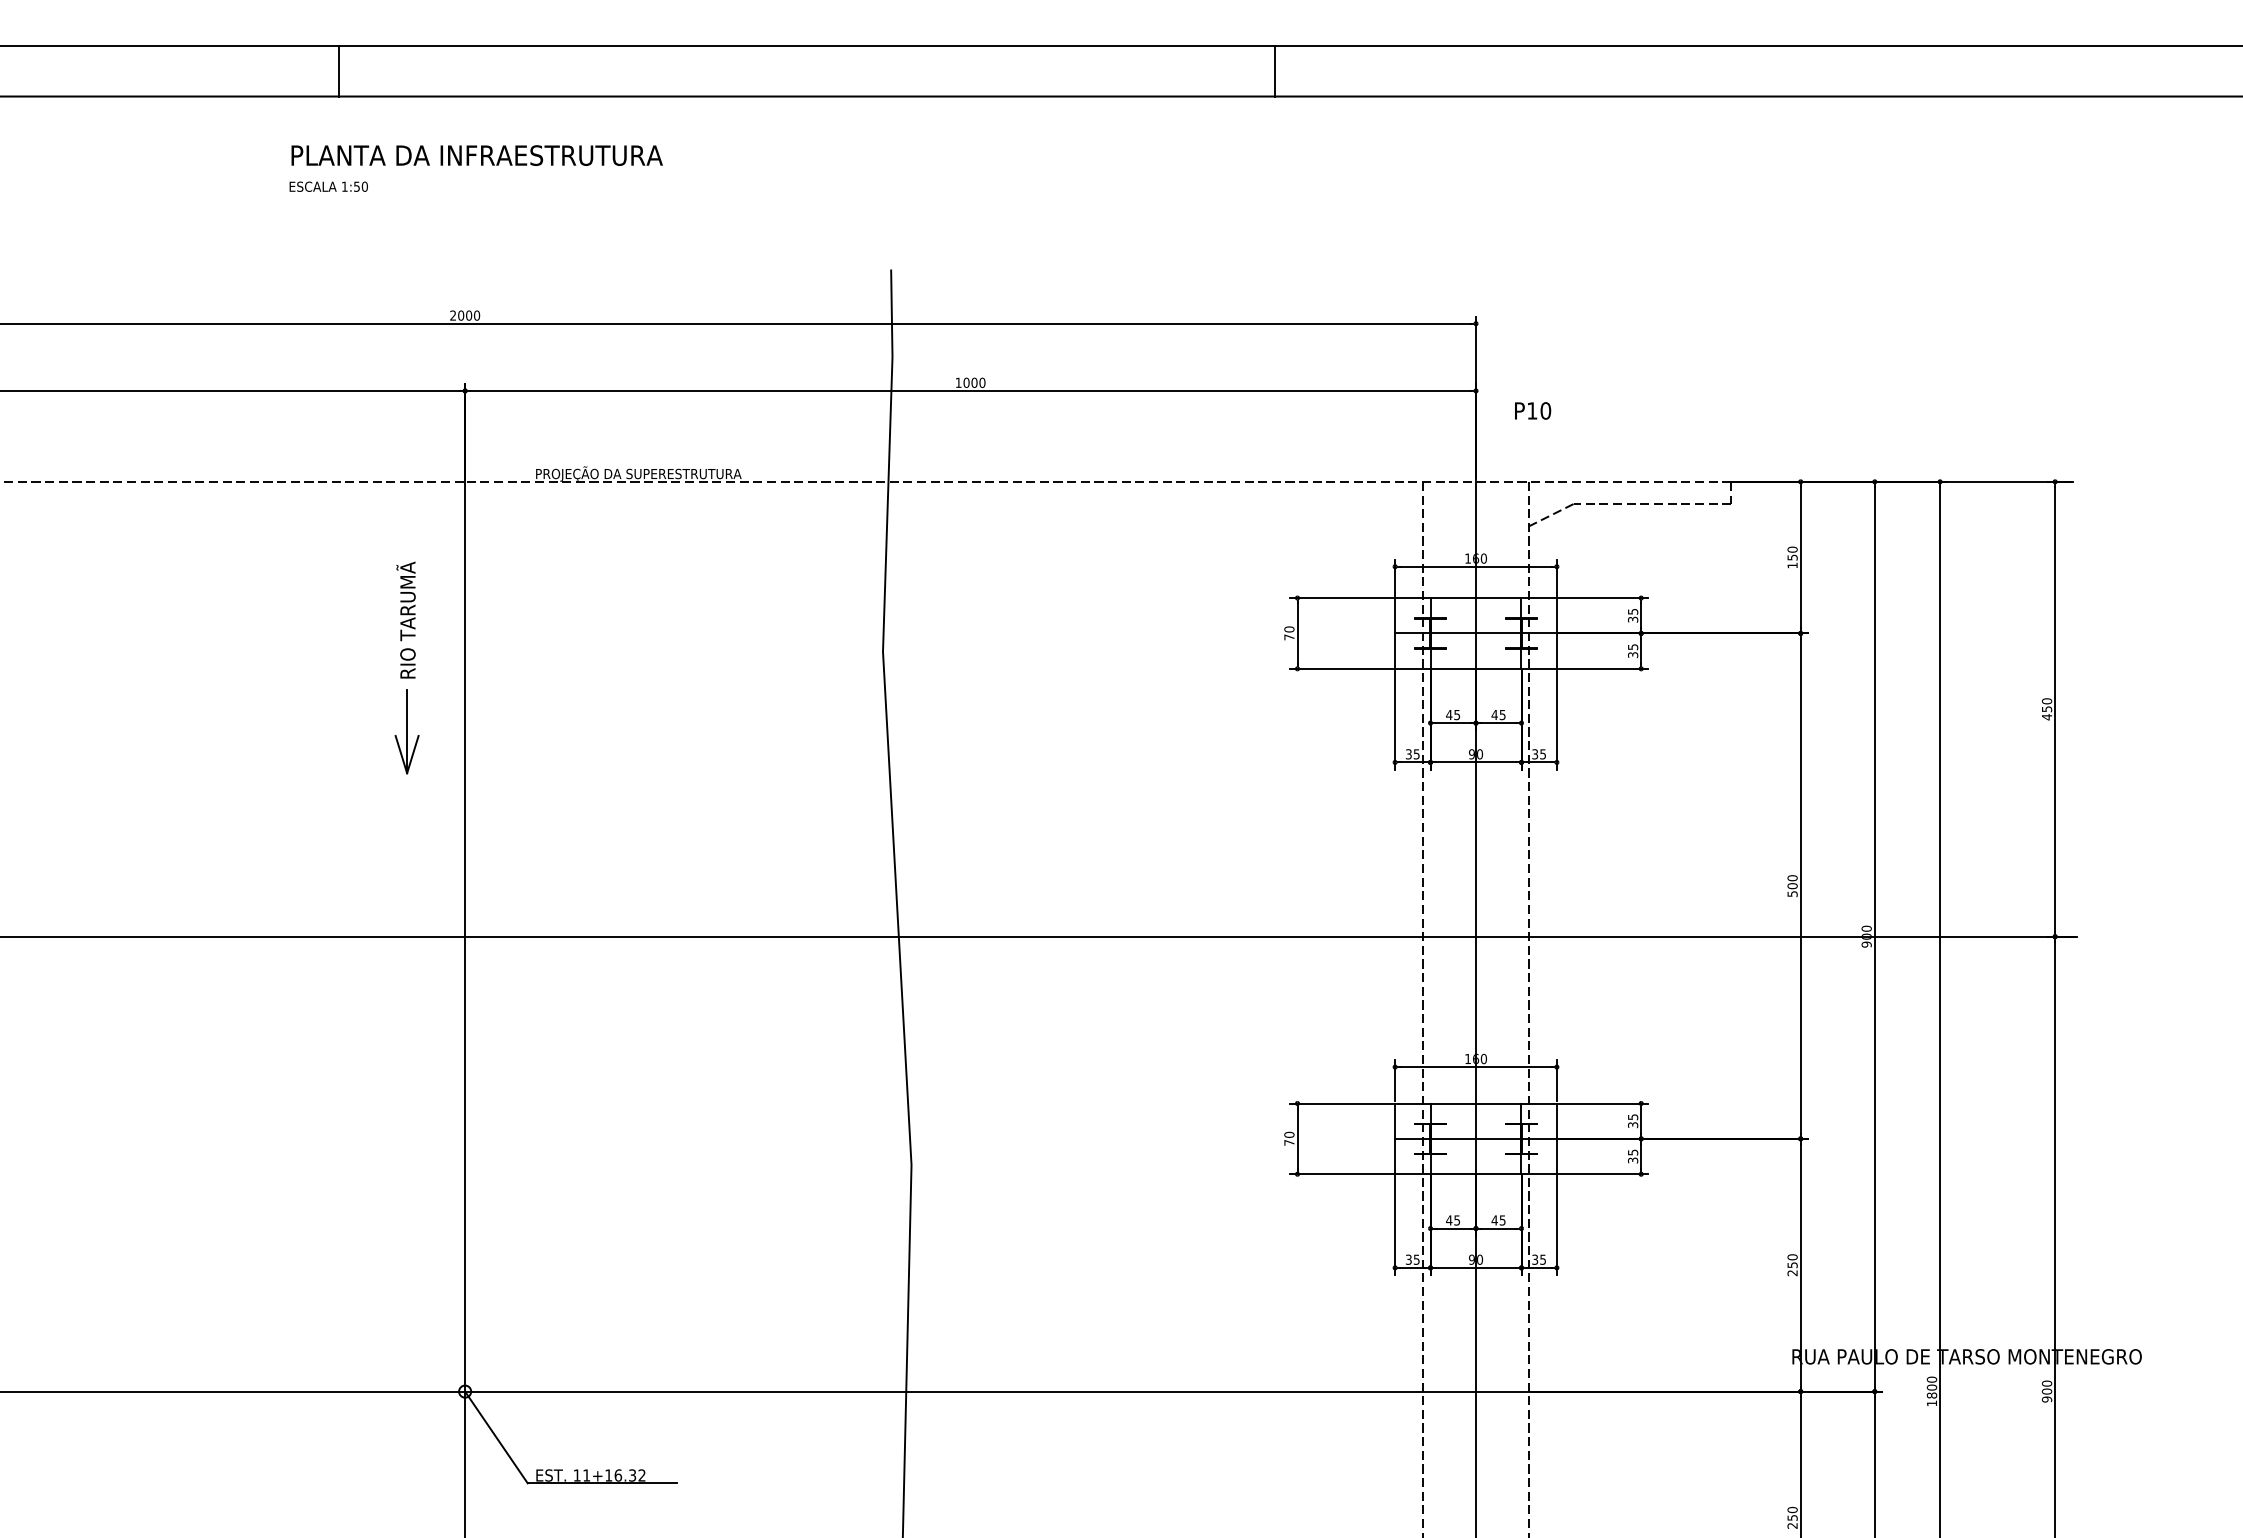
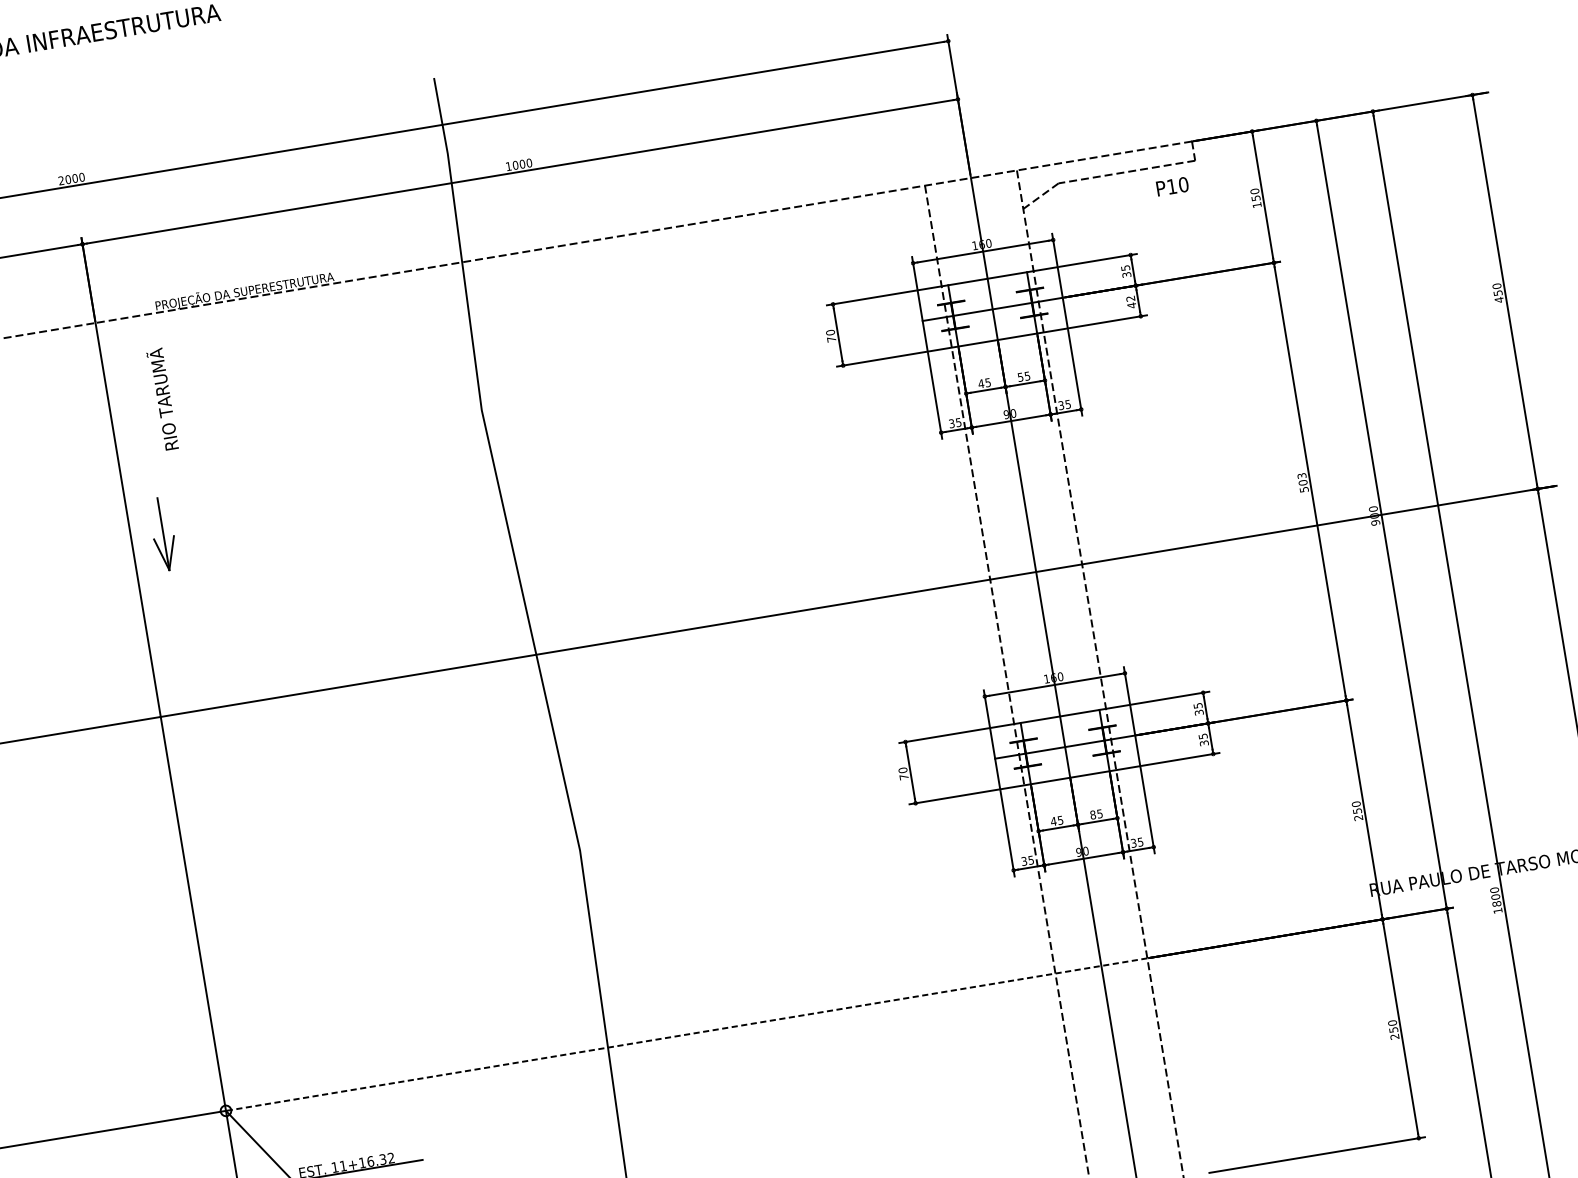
text: (1533, 410) -> (1172, 186), moved
text: (405, 619) -> (161, 398), moved
text: (1632, 651) -> (1130, 302), 35 -> 42
text: (1494, 715) -> (1020, 377), 45 -> 55
part: (406, 731) -> (162, 533), moved
text: (1792, 878) -> (1301, 476), 500 -> 503
text: (1494, 1220) -> (1092, 815), 45 -> 85
line: (997, 1391) -> (687, 1034), solid -> dashed

